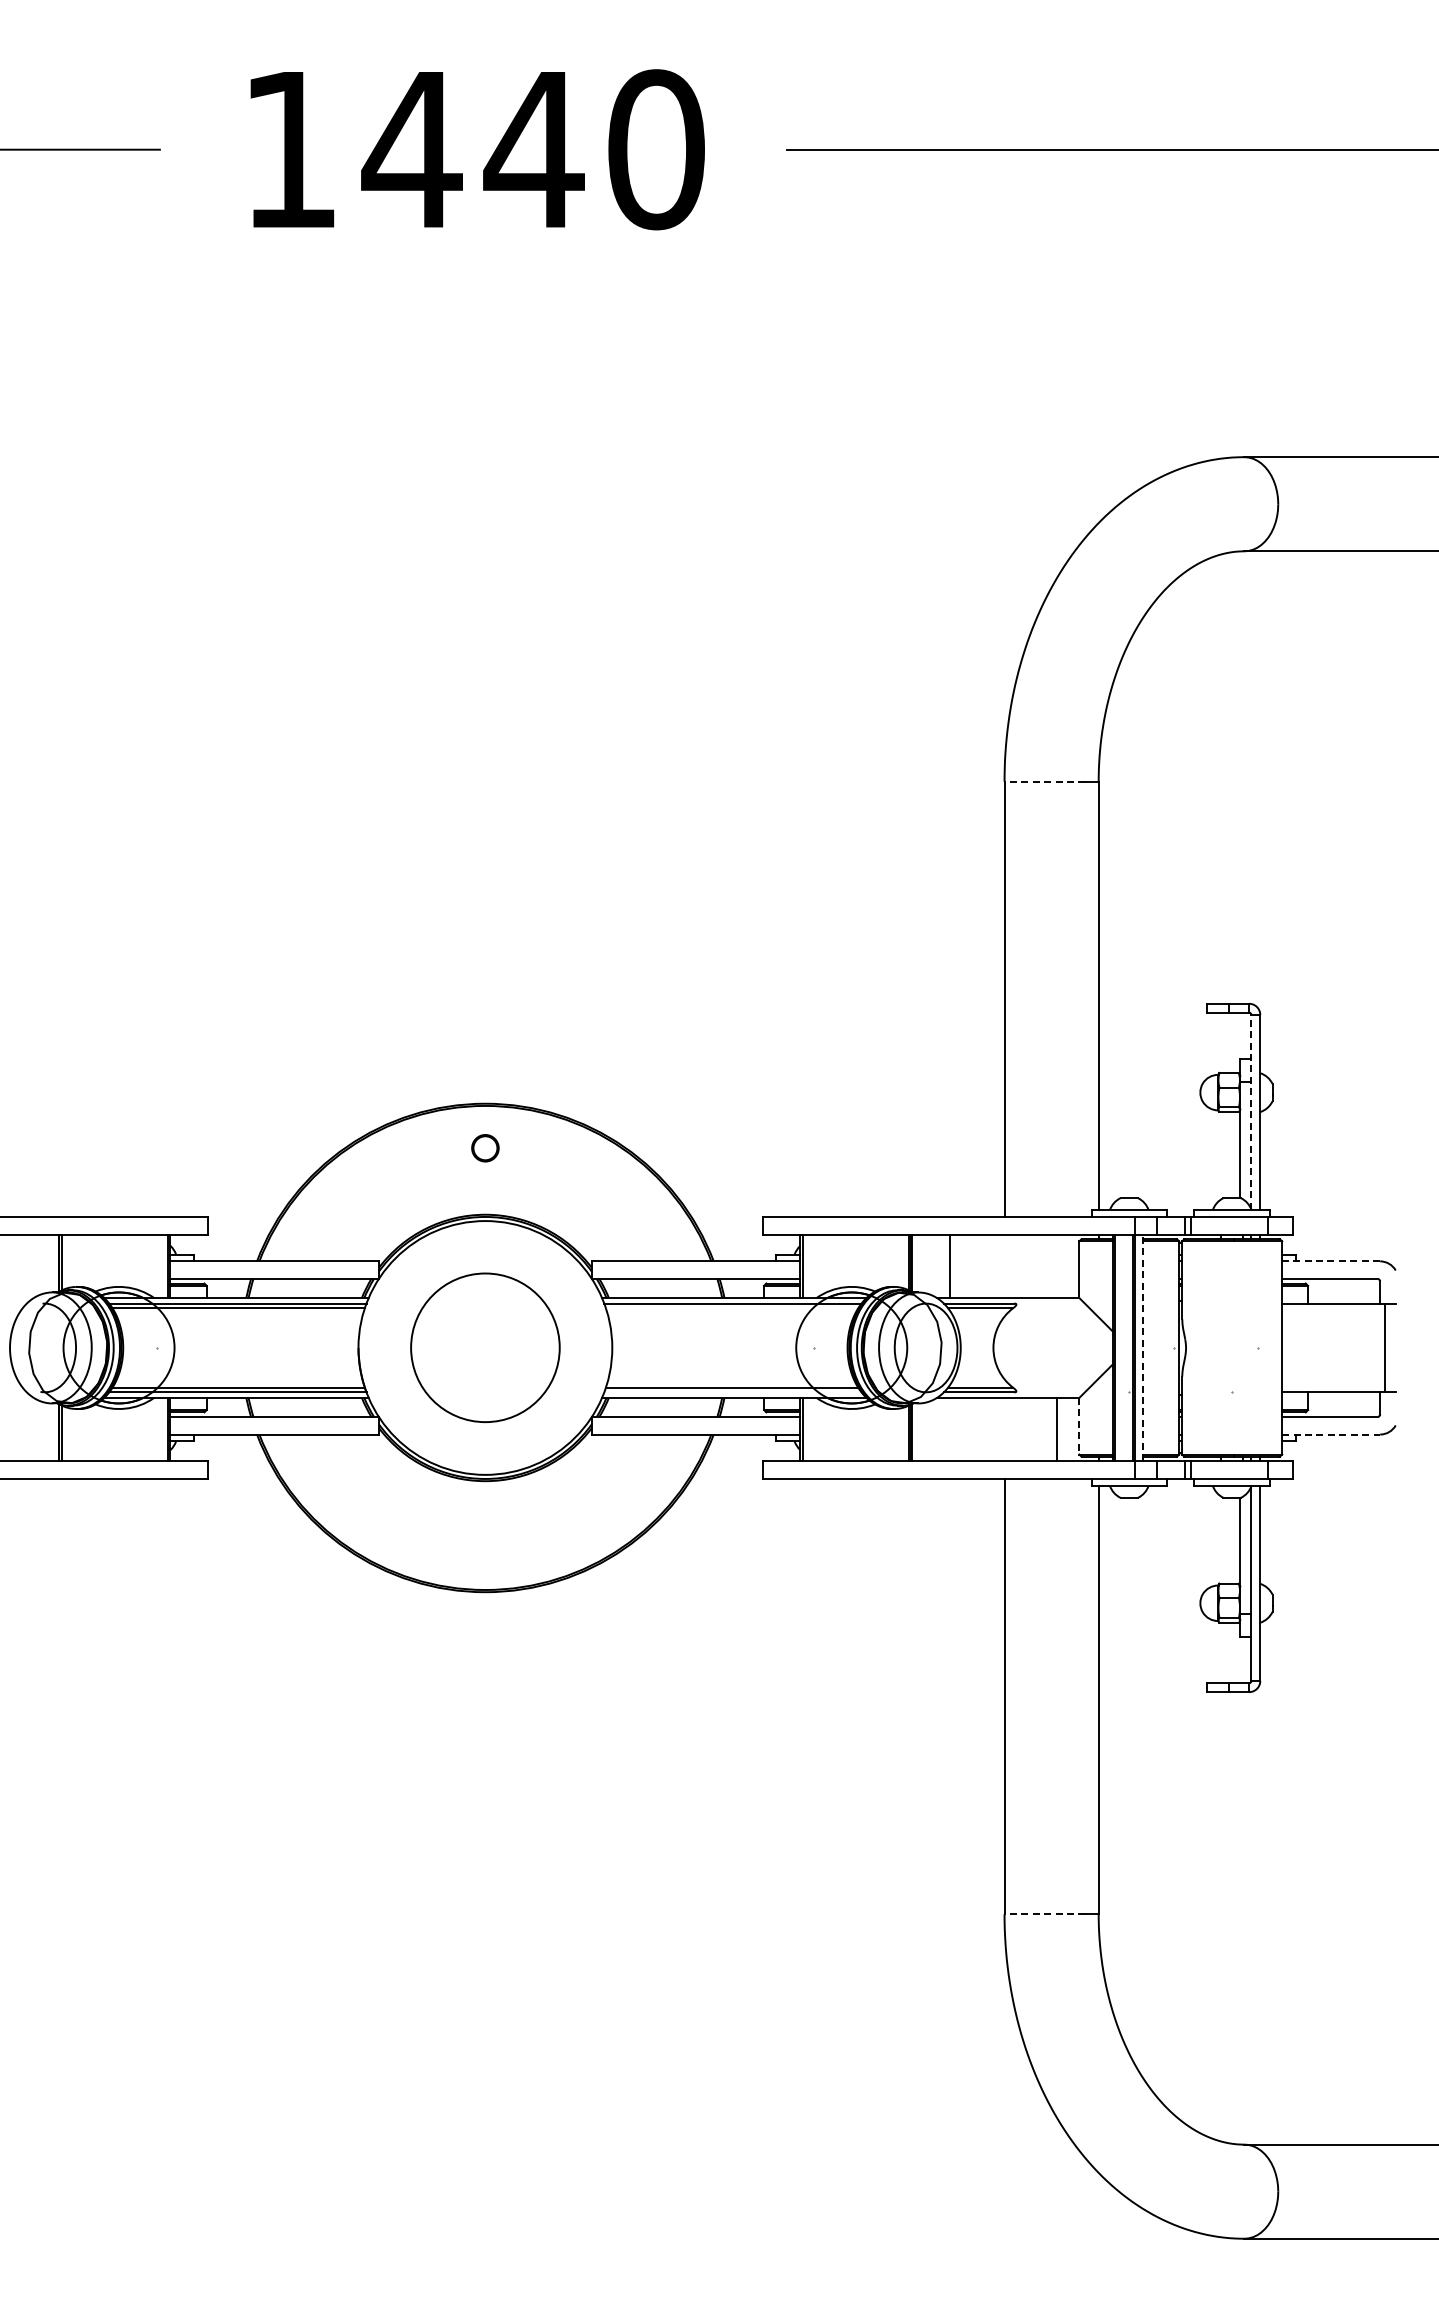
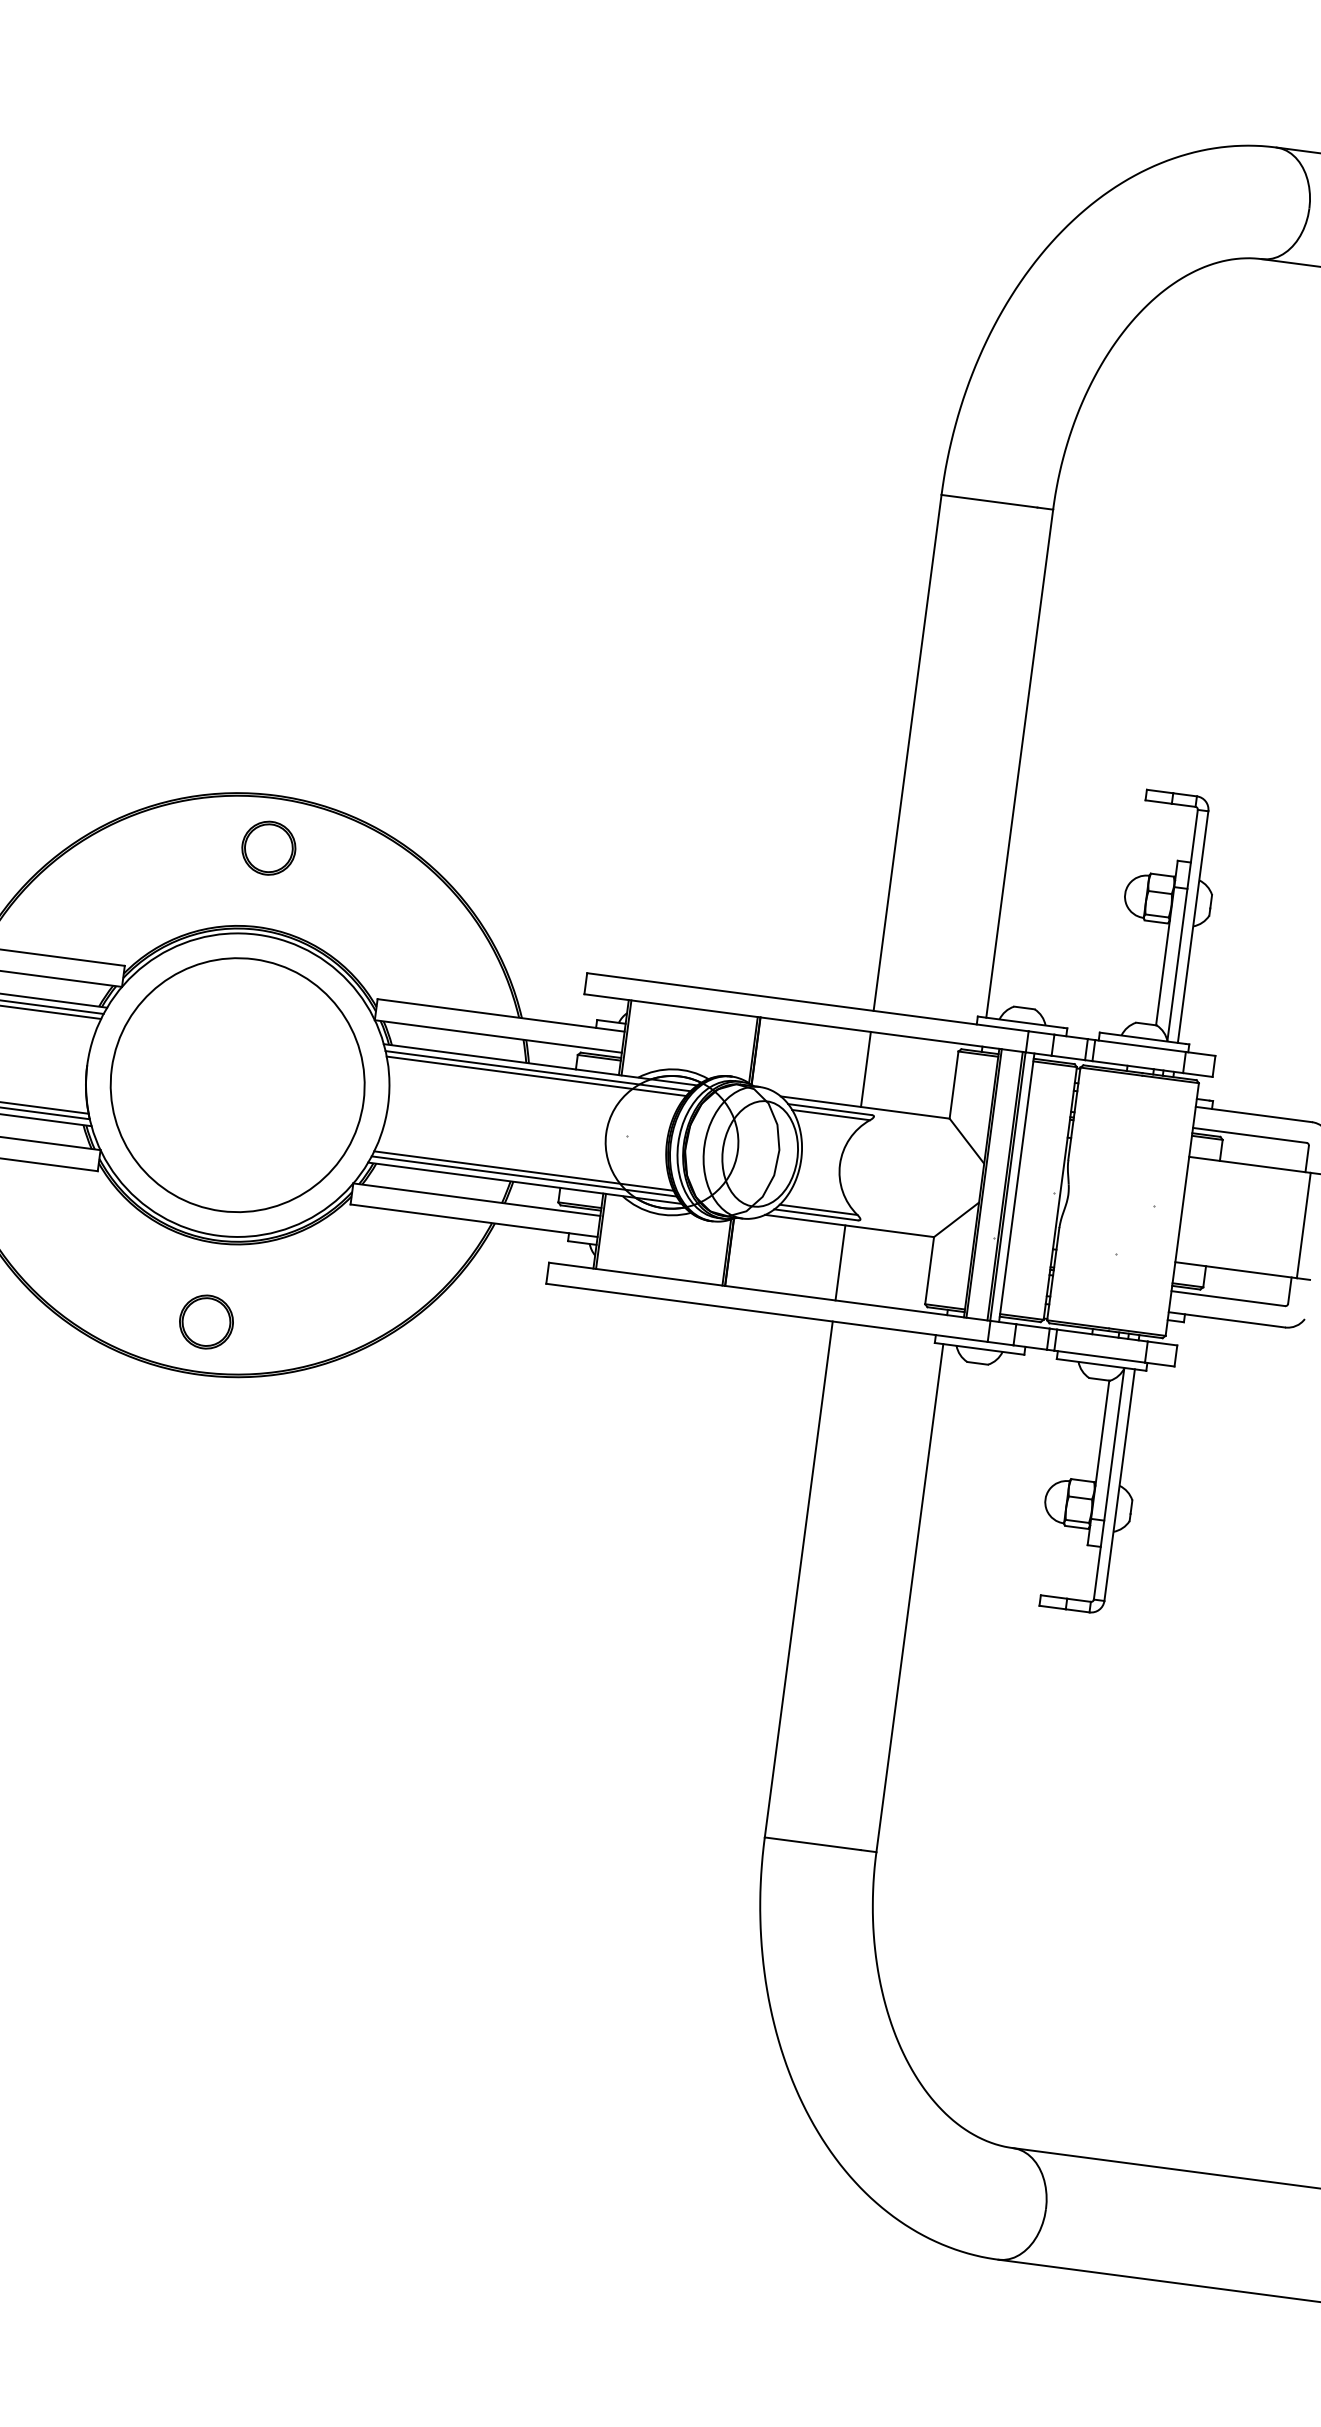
line: (1044, 781) -> (988, 500), dashed -> solid
line: (1251, 1111) -> (1182, 924), dashed -> solid
part: (485, 1148) -> (268, 848), size x1.67
line: (1330, 1261) -> (1253, 1114), dashed -> solid
line: (949, 1266) -> (865, 1069), moved
line: (731, 1308) -> (535, 1076), added
circle: (485, 1347) -> (237, 1084), size x1.43
line: (1142, 1347) -> (1016, 1187), dashed -> solid
line: (732, 1392) -> (523, 1176), added
line: (1079, 1426) -> (929, 1271), dashed -> solid
line: (1056, 1429) -> (840, 1262), moved
line: (1331, 1434) -> (1227, 1319), dashed -> solid
part: (485, 1547) -> (206, 1321), added
line: (1044, 1914) -> (812, 1844), dashed -> solid

